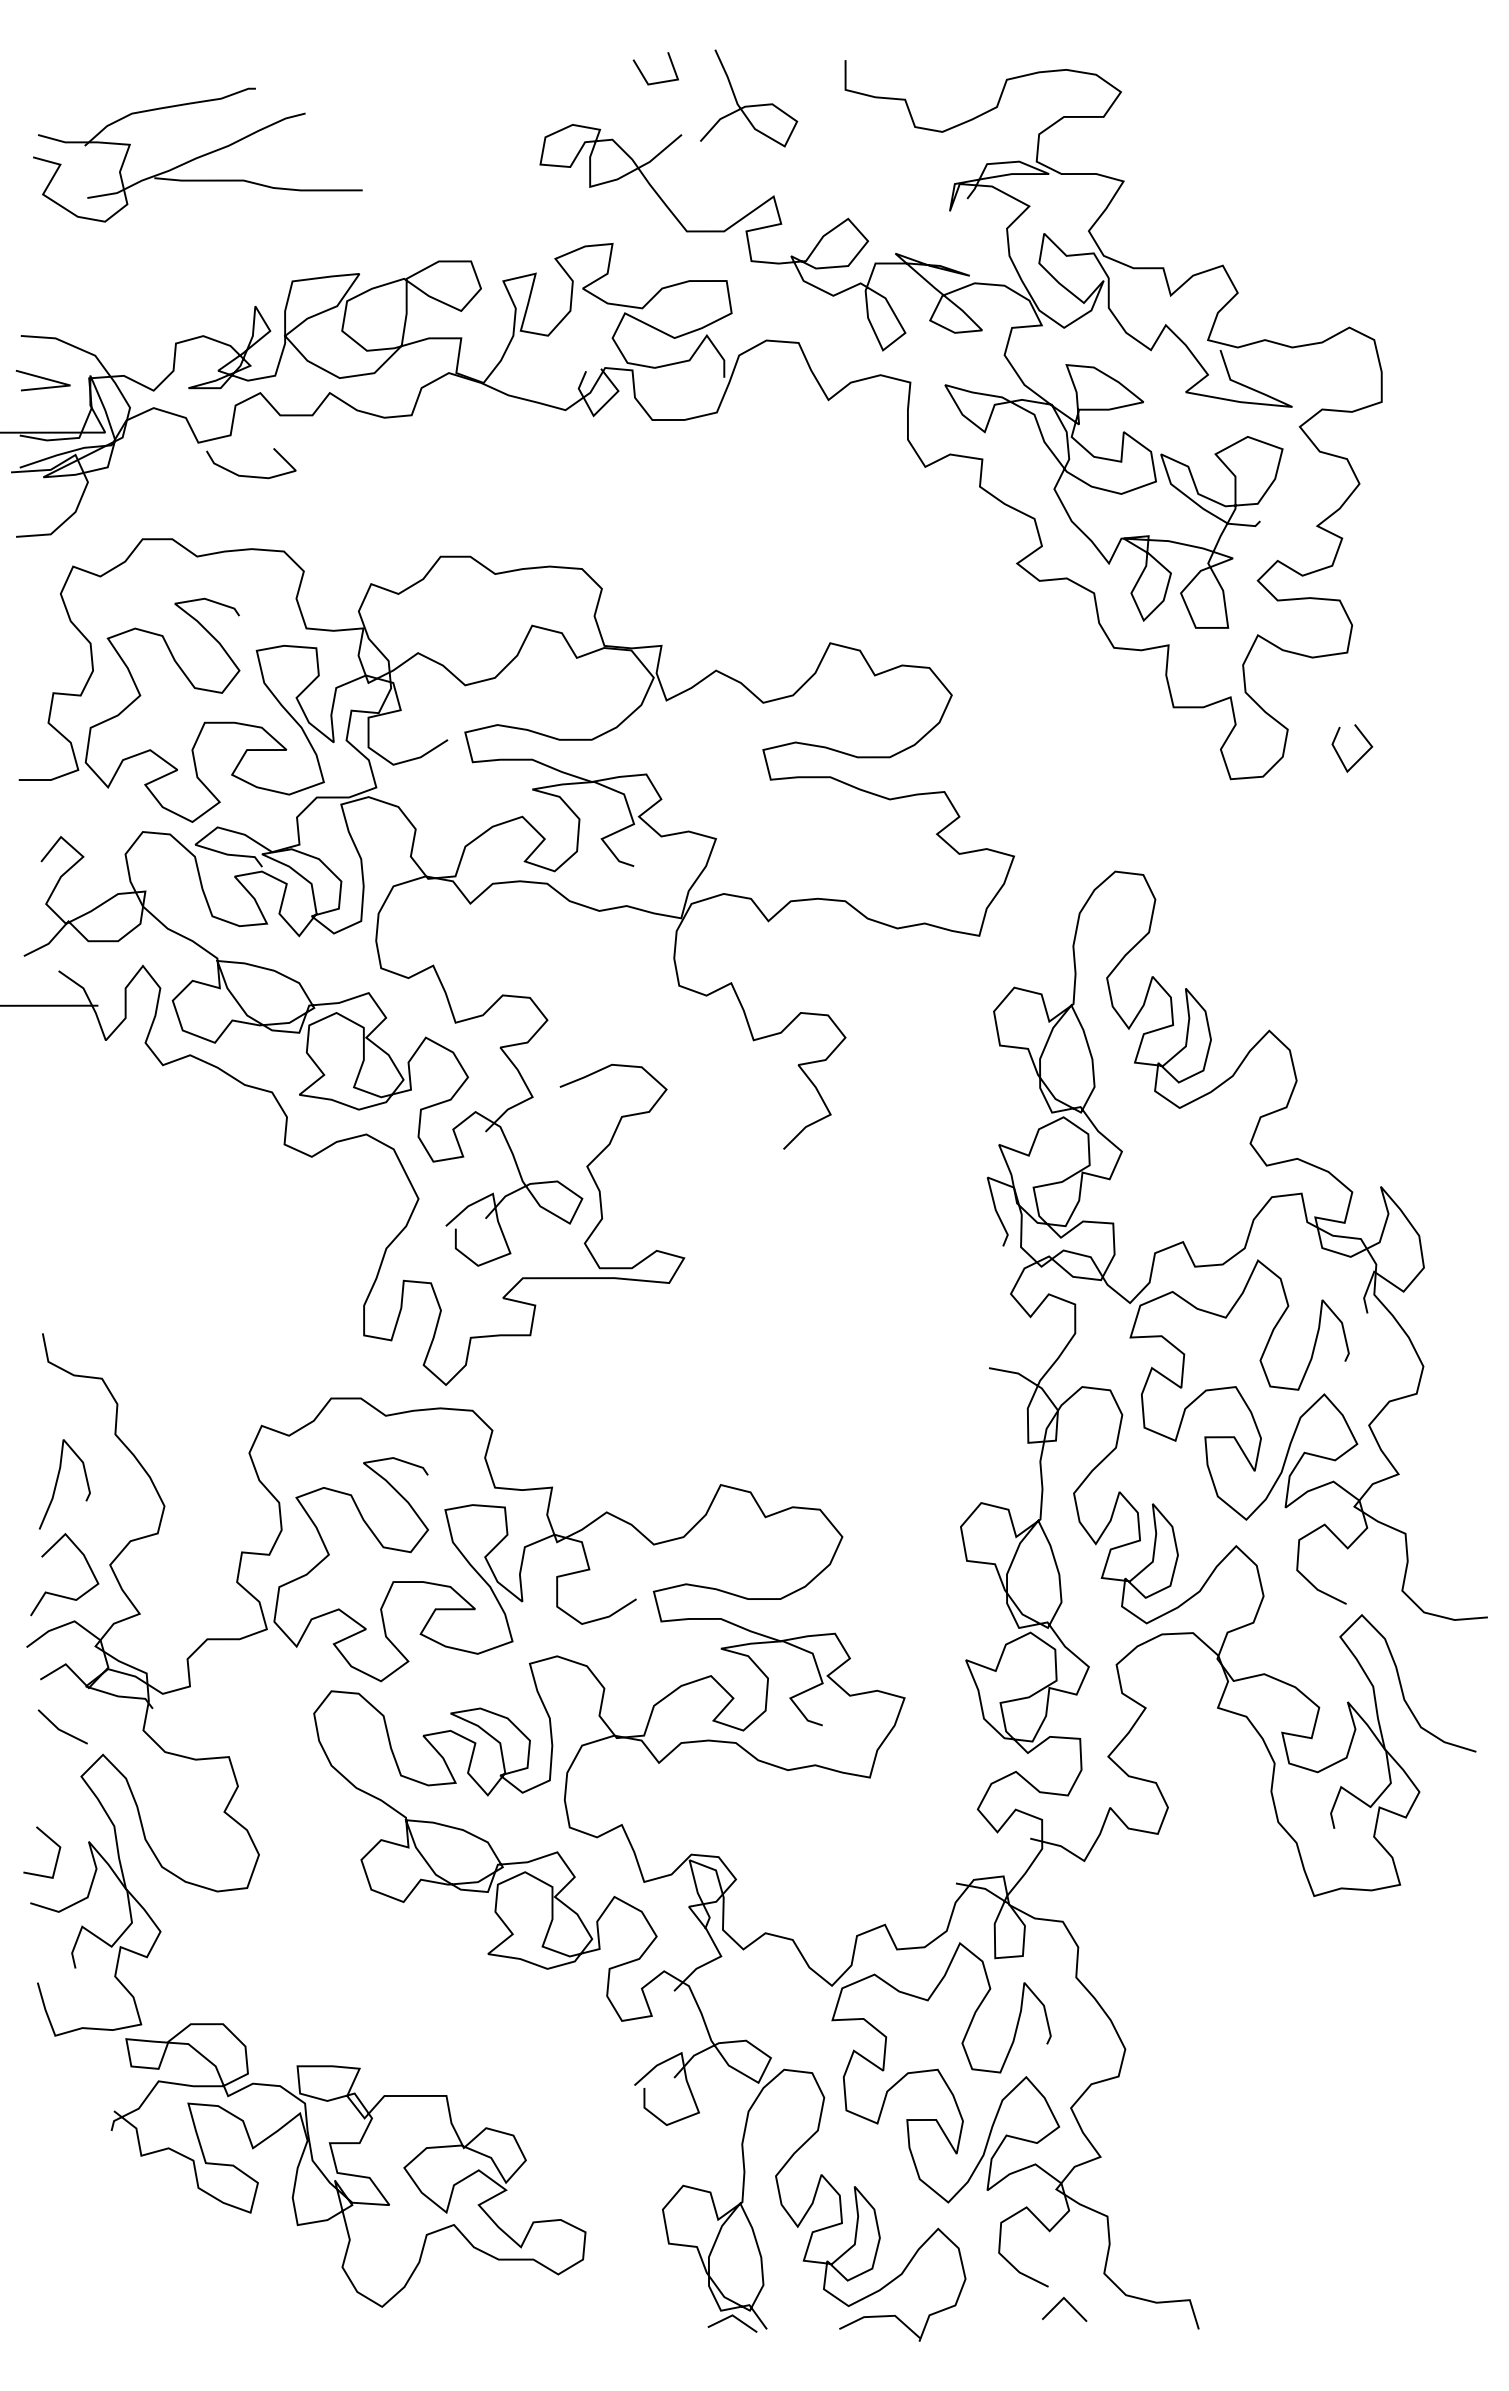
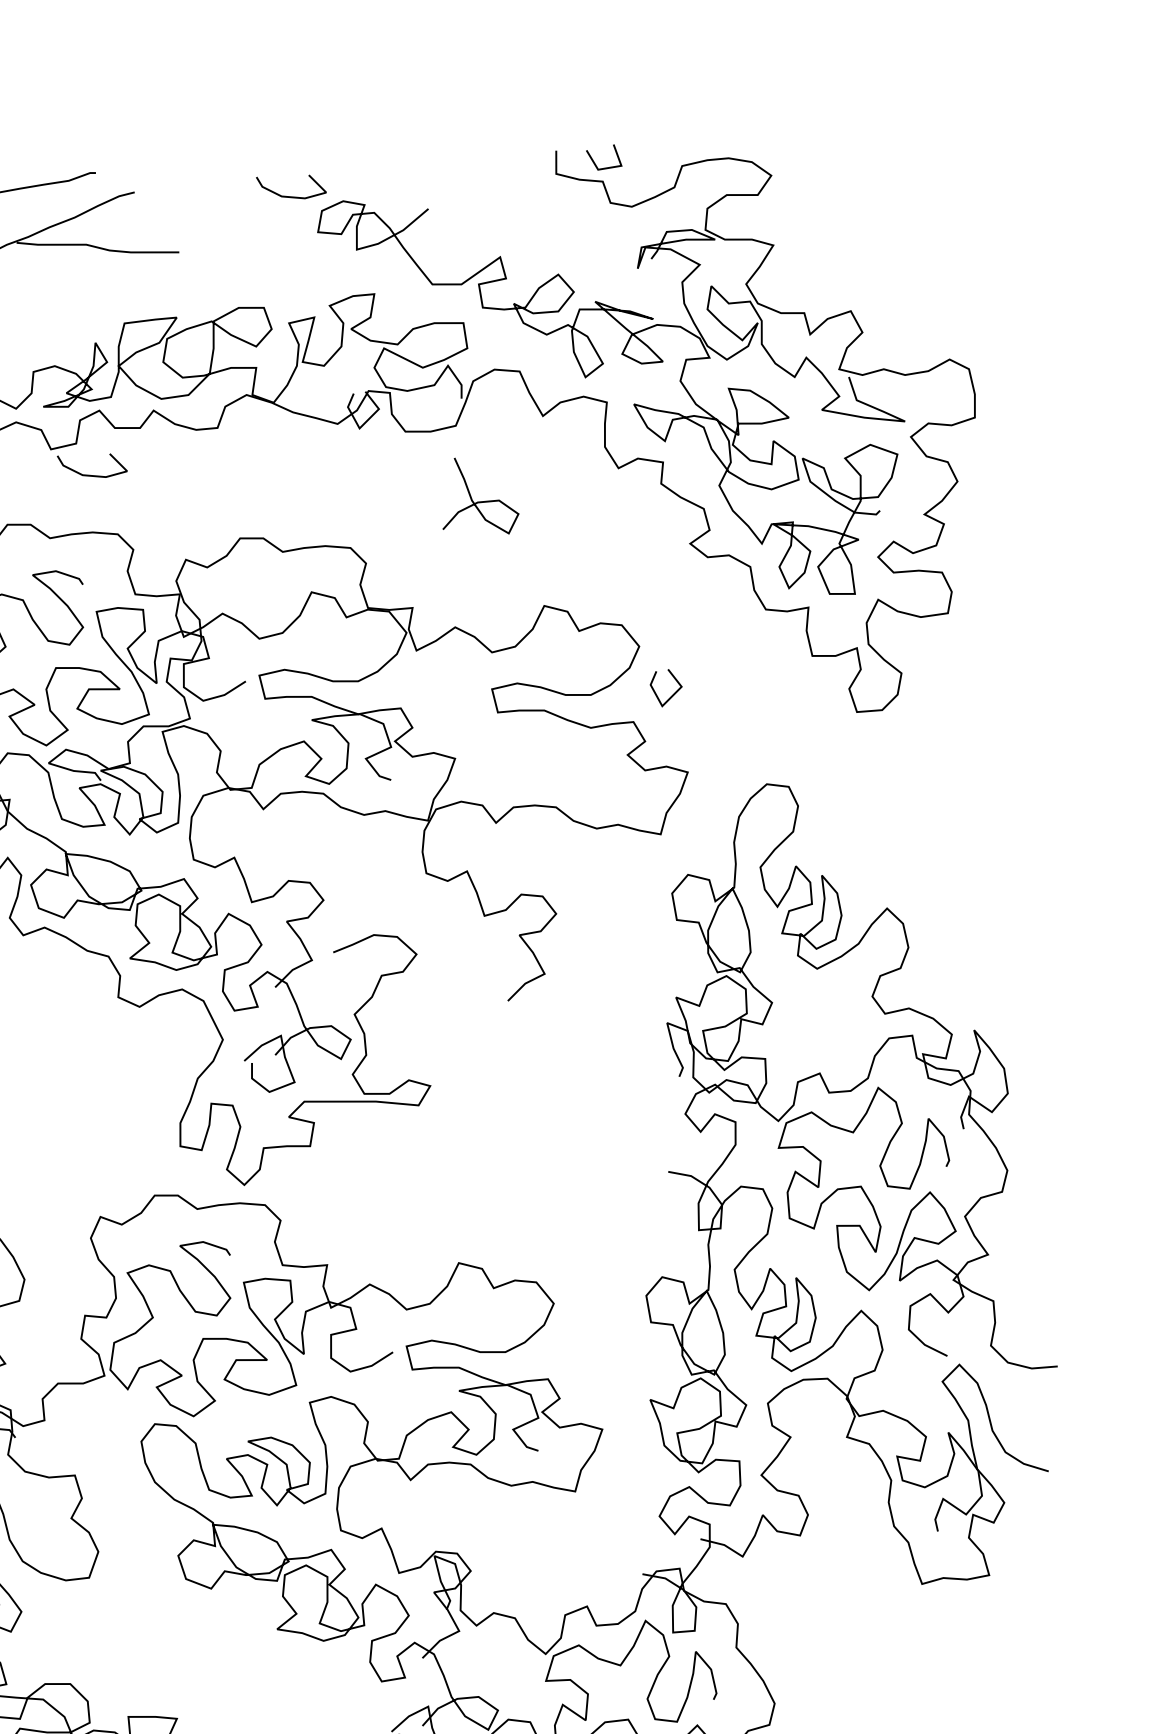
line: (658, 81) -> (606, 167), moved
curve: (749, 105) -> (481, 501), moved
curve: (506, 118) -> (291, 196), added
line: (1361, 756) -> (673, 694), moved

